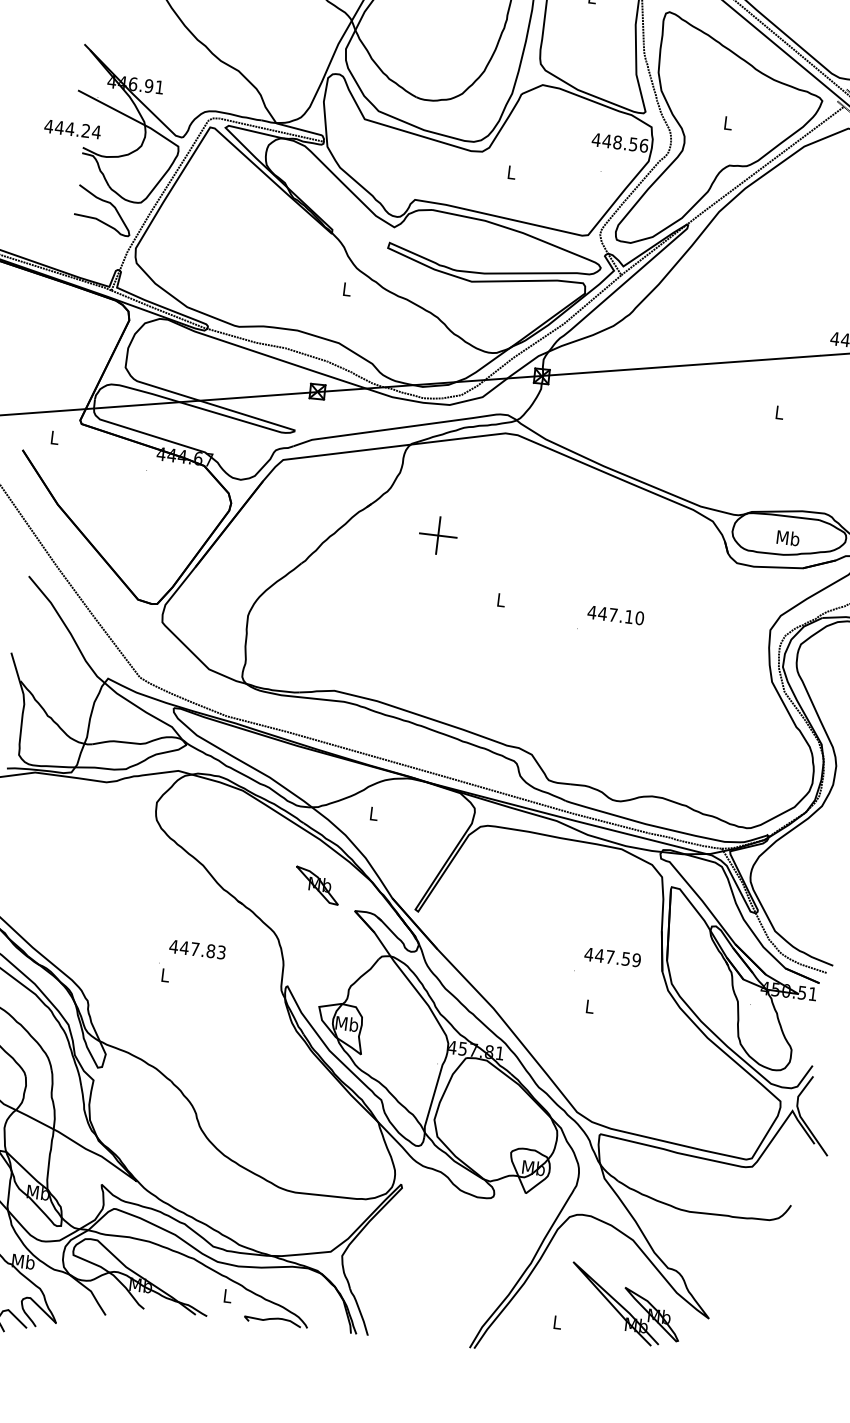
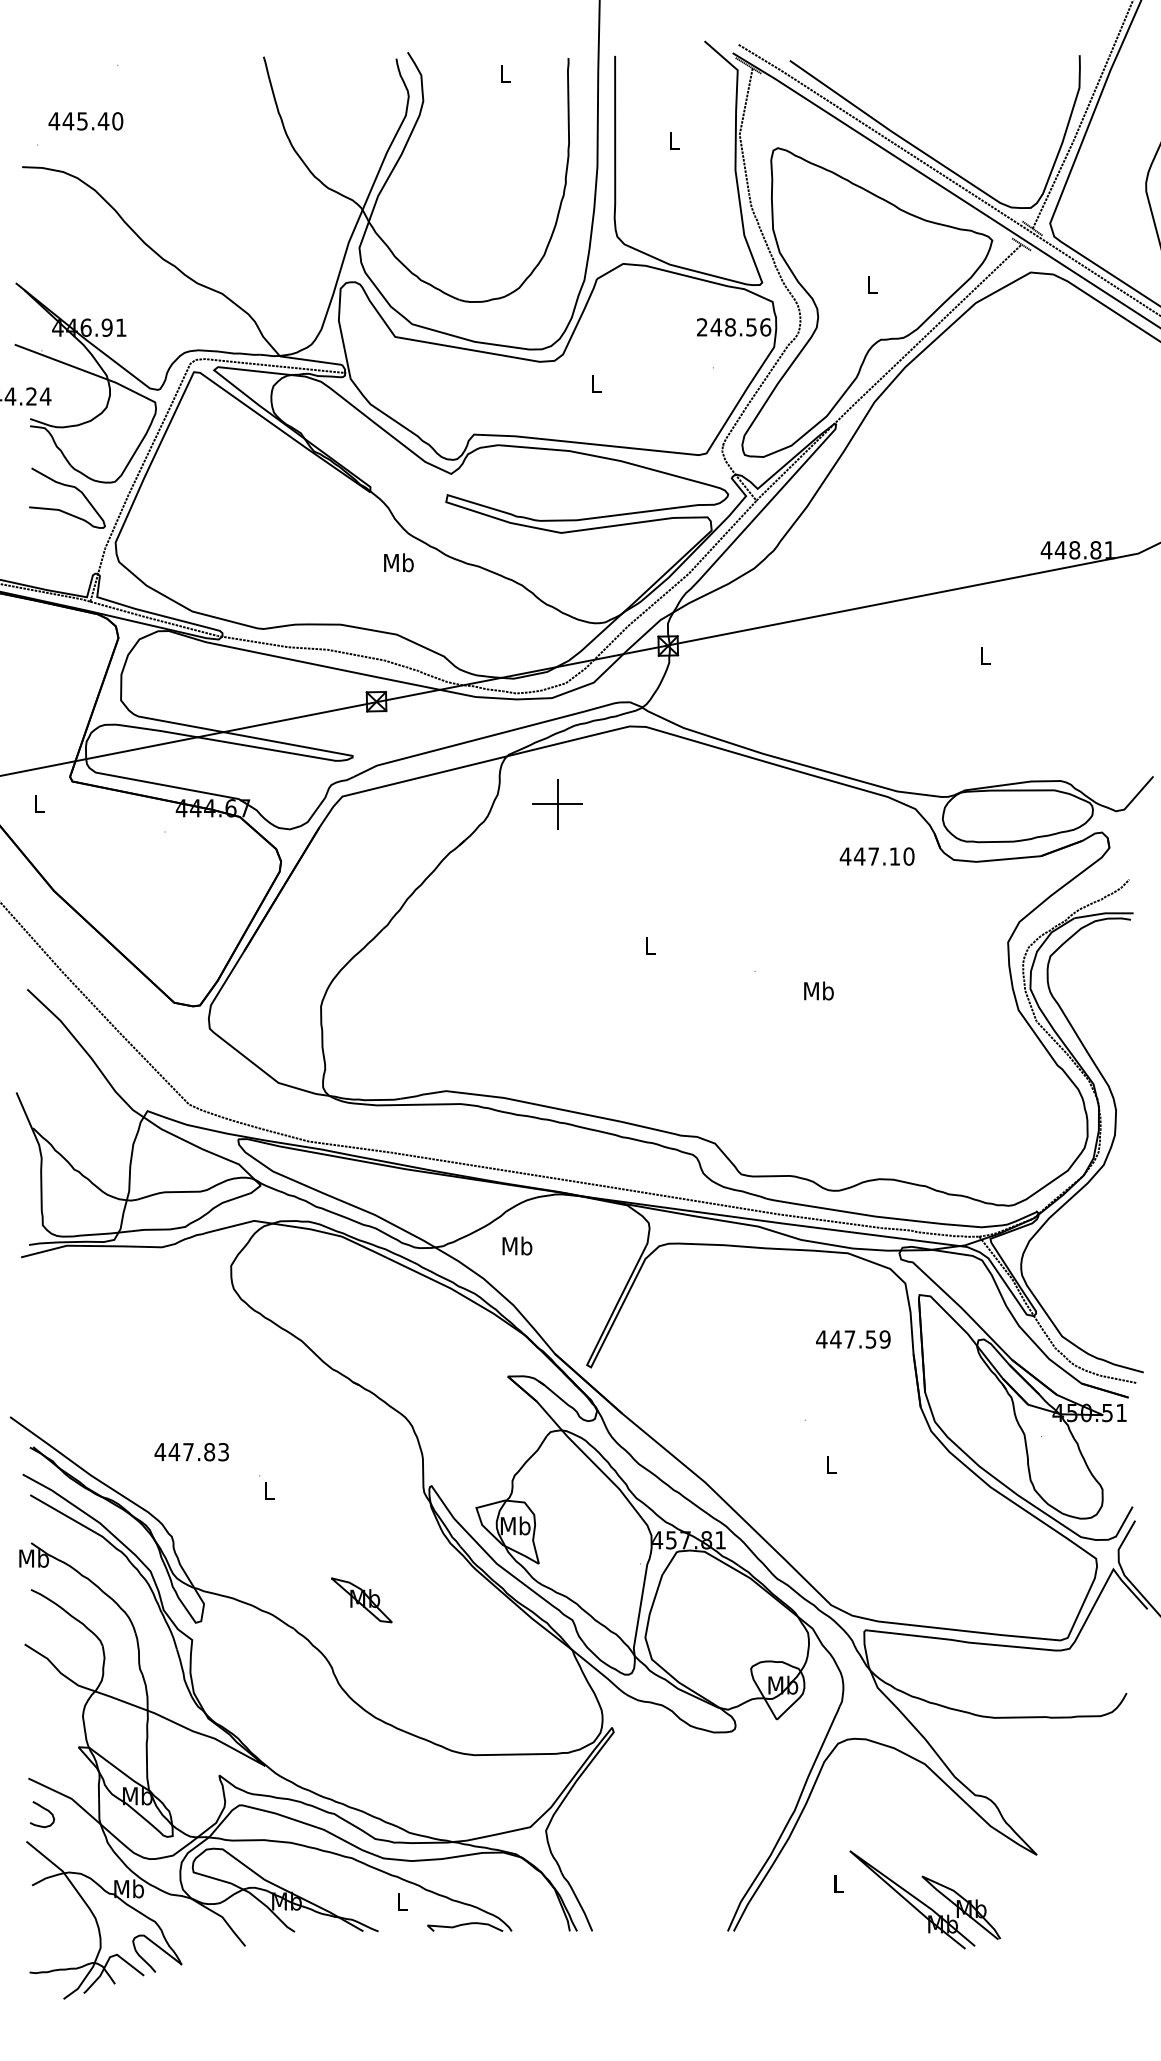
text: (596, 140) -> (702, 327), 448.56 -> 248.56
text: (346, 289) -> (398, 562), L -> Mb
part: (438, 535) -> (557, 804), moved
text: (787, 537) -> (818, 990), moved
text: (615, 615) -> (876, 856), moved
text: (374, 813) -> (517, 1245), L -> Mb
part: (317, 885) -> (361, 1600), moved
text: (197, 949) -> (191, 1452), moved
text: (612, 957) -> (853, 1339), moved
part: (624, 1305) -> (924, 1899), moved

